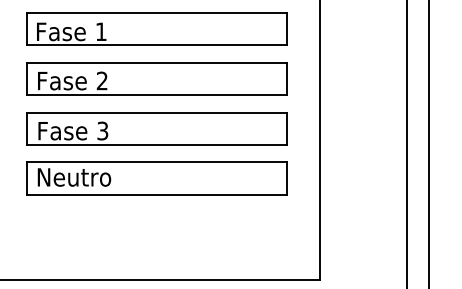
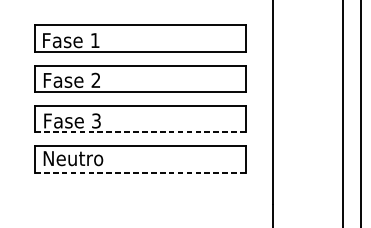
line: (156, 145) -> (139, 132), solid -> dashed
line: (156, 194) -> (139, 172), solid -> dashed

